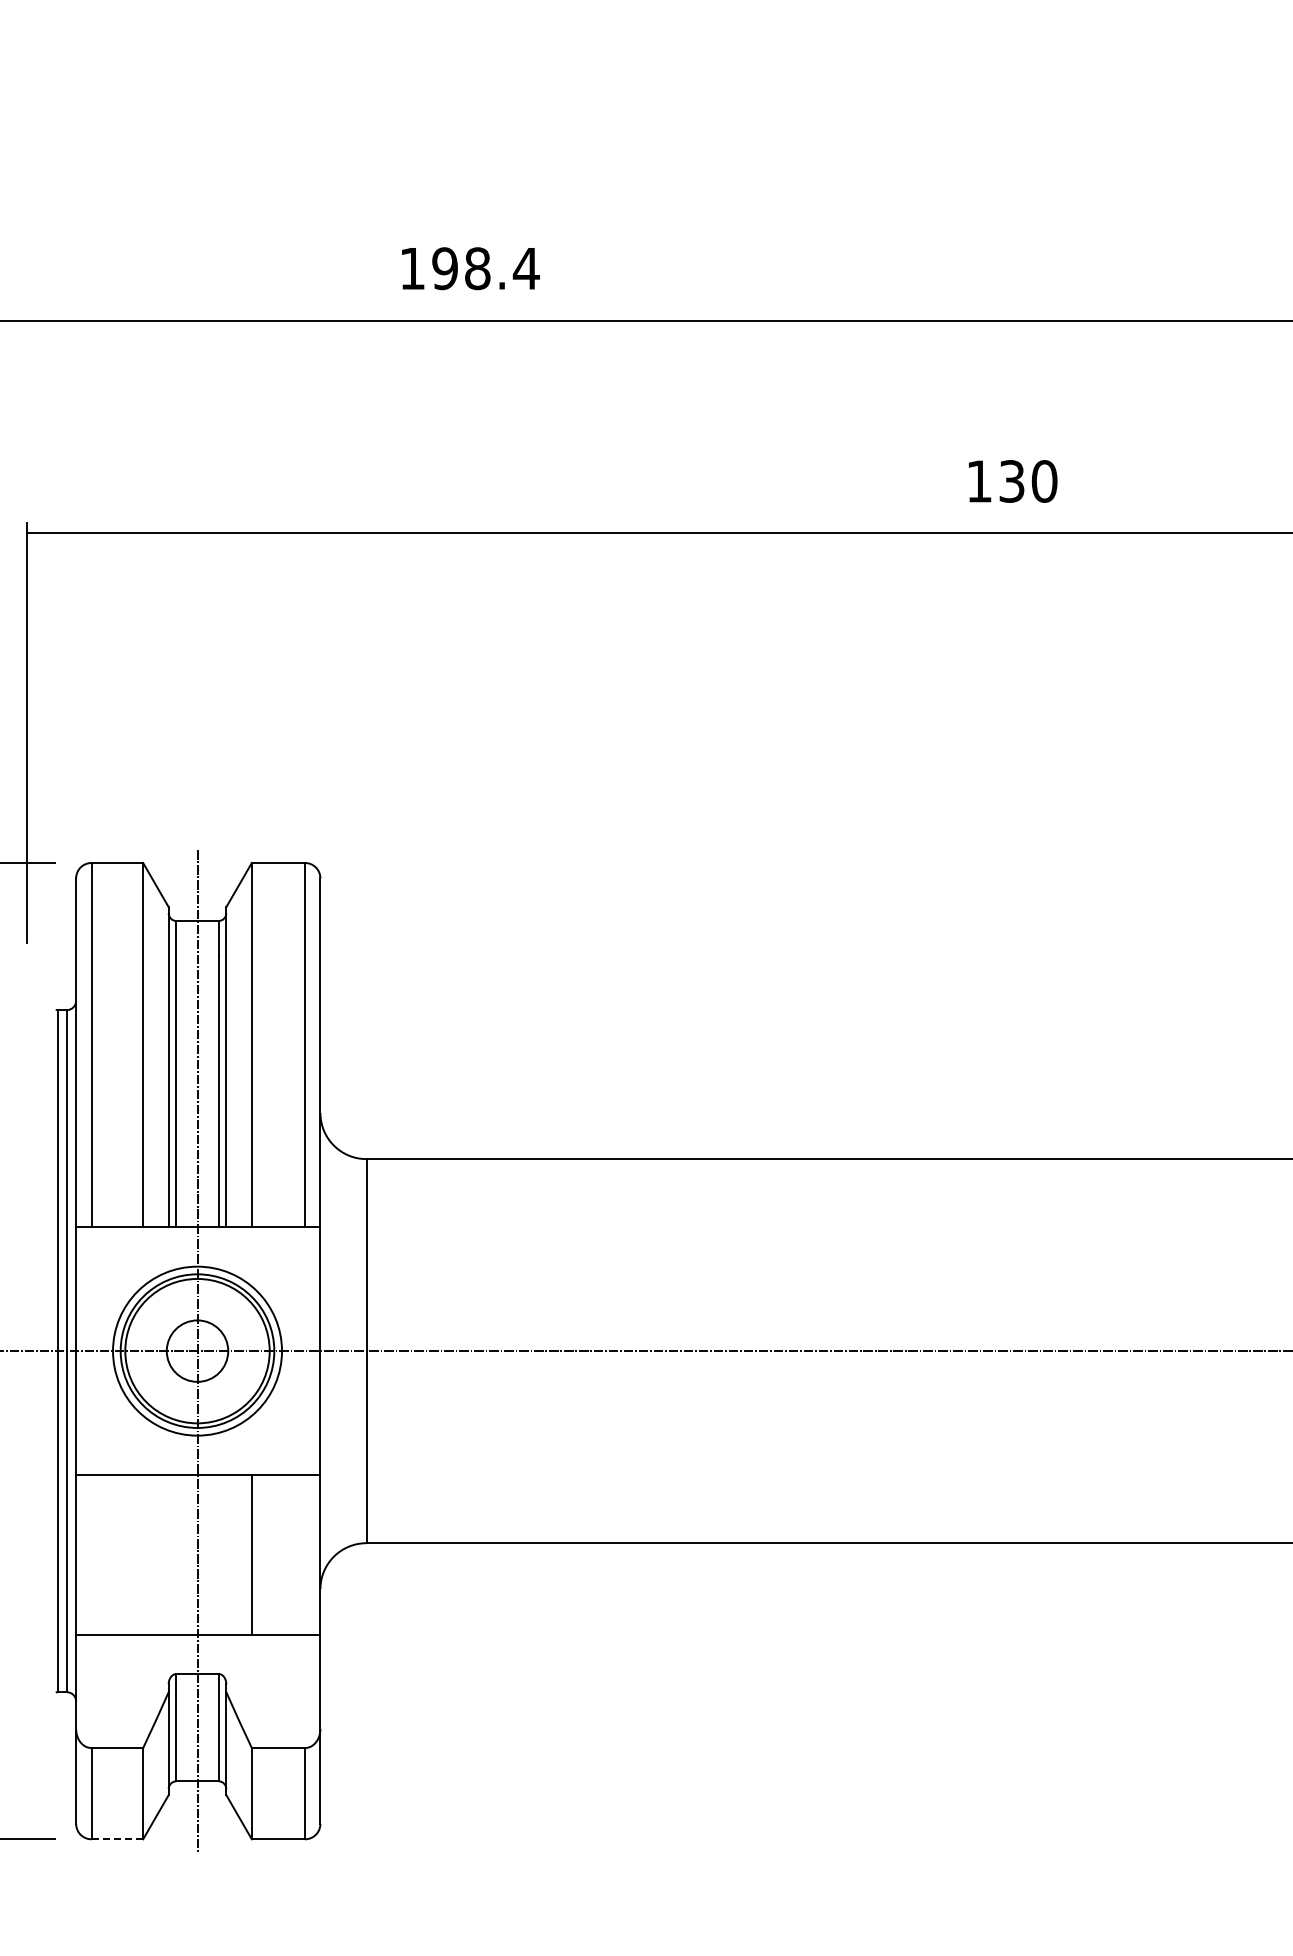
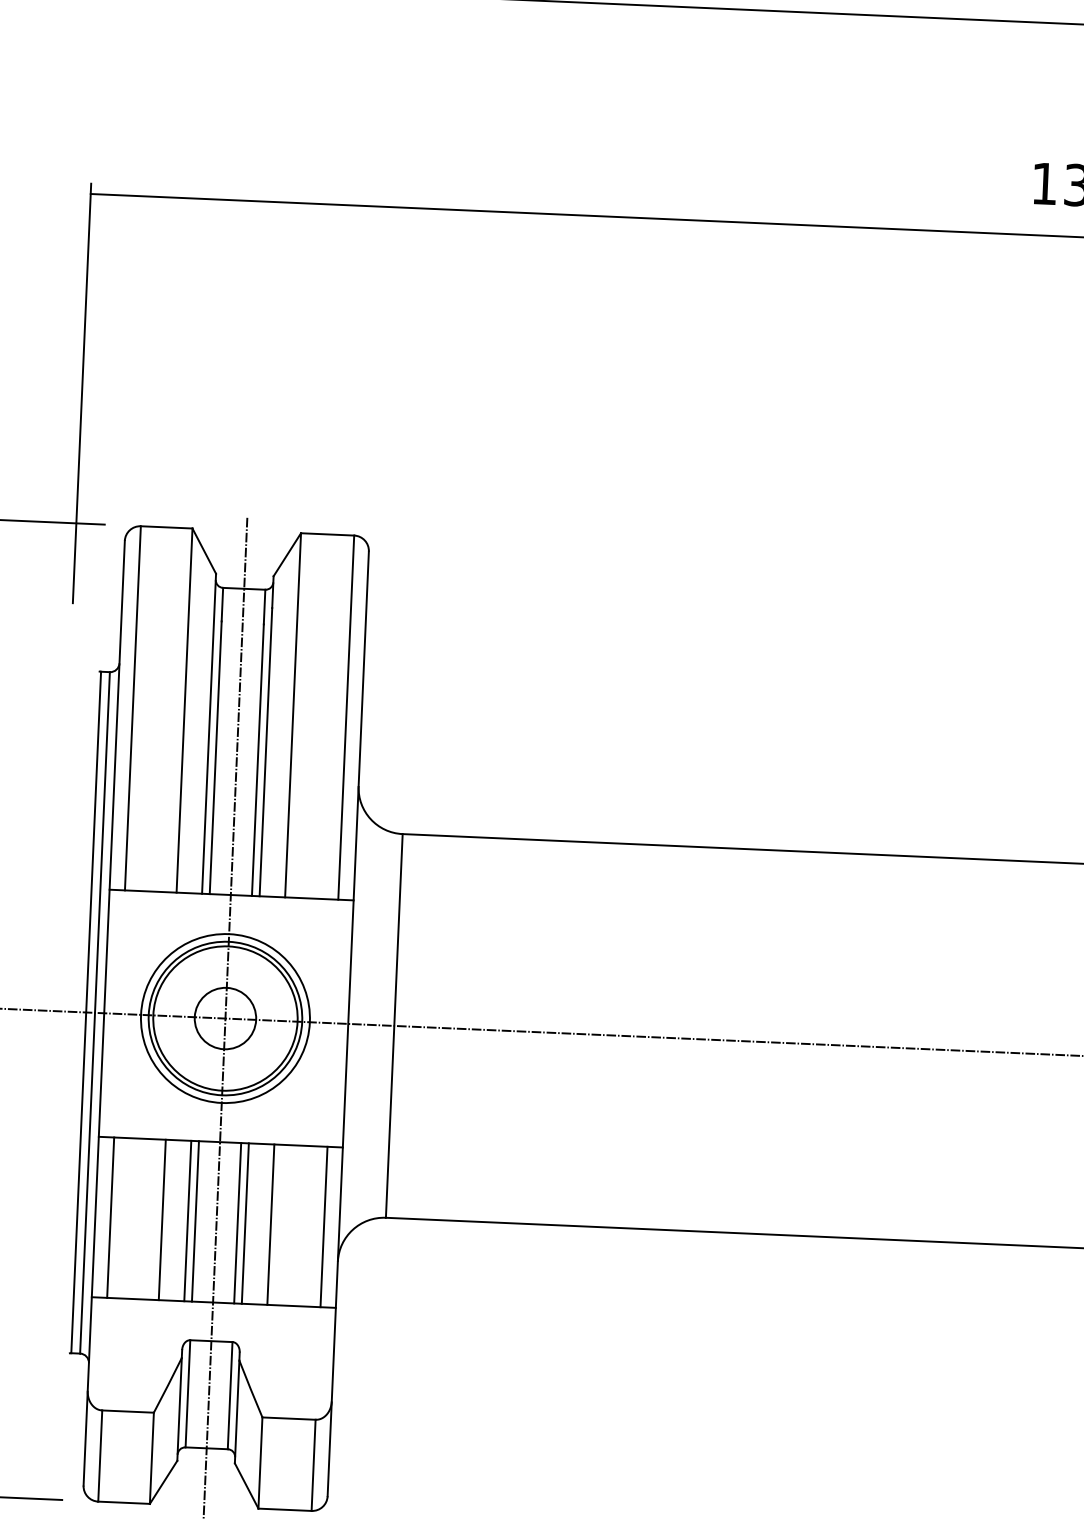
line: (91, 1554) -> (110, 1217), added
line: (143, 1554) -> (162, 1219), added
line: (168, 1554) -> (187, 1220), added
line: (176, 1554) -> (195, 1220), added
line: (218, 1554) -> (237, 1222), added
line: (226, 1554) -> (245, 1222), added
line: (305, 1554) -> (324, 1226), added
line: (117, 1839) -> (124, 1502), dashed -> solid

